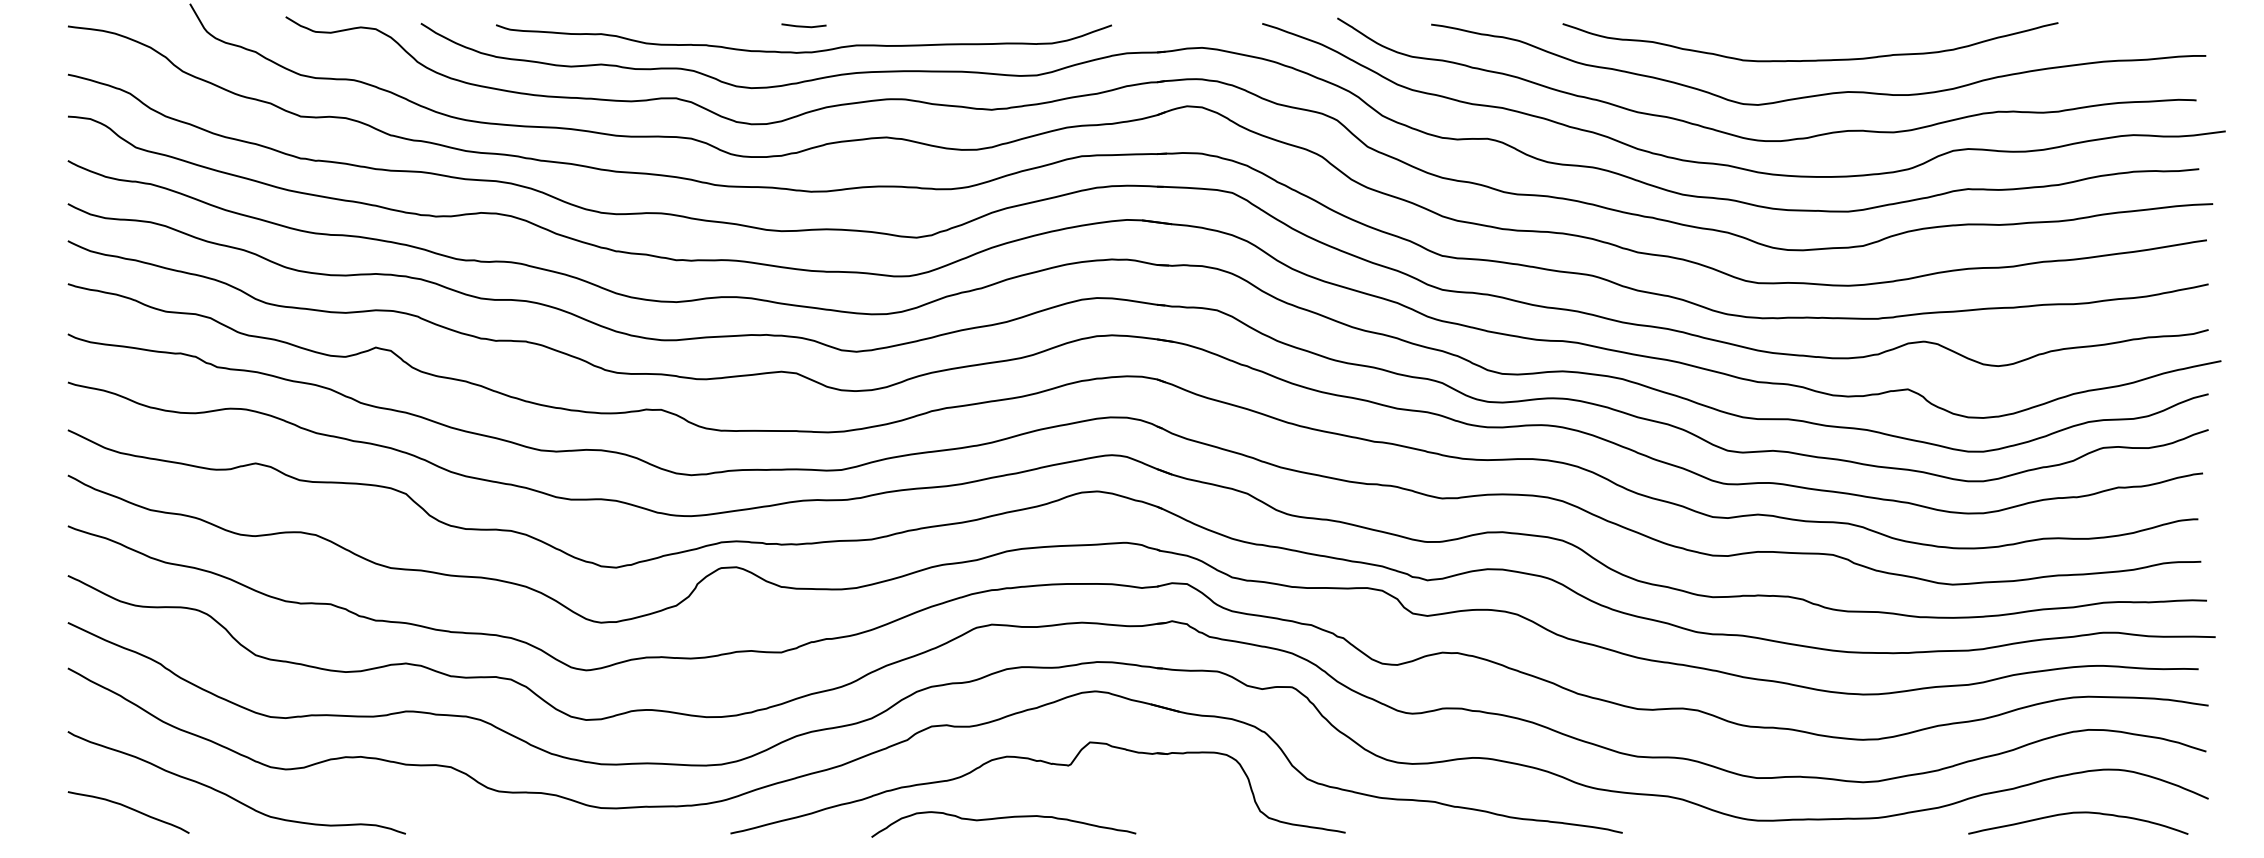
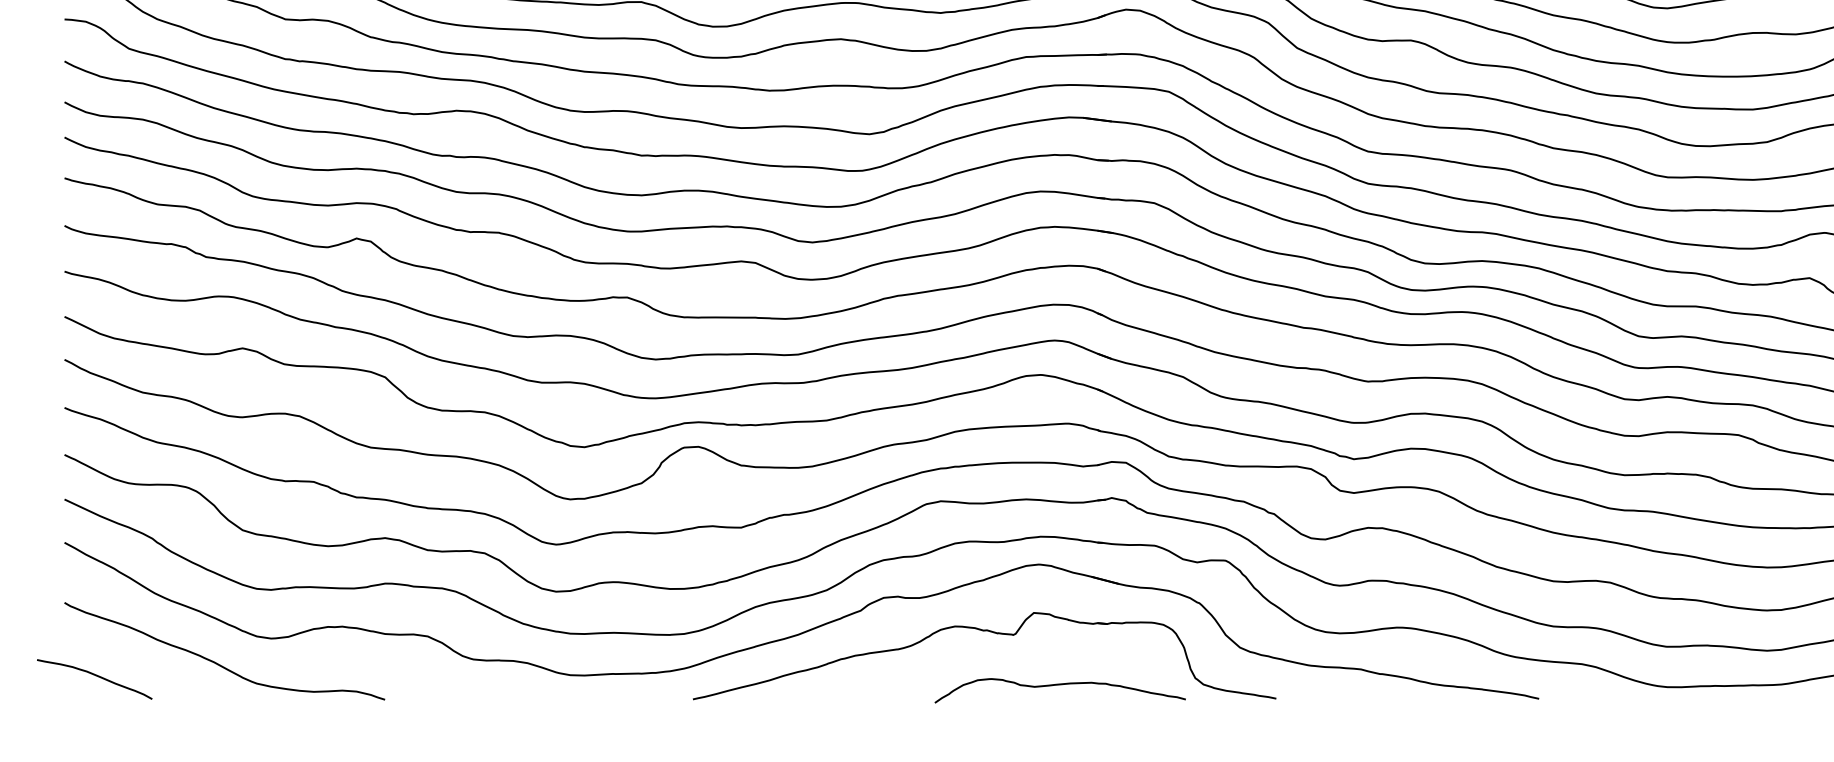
curve: (130, 809) -> (96, 676), moved
curve: (1003, 818) -> (1059, 685), moved

